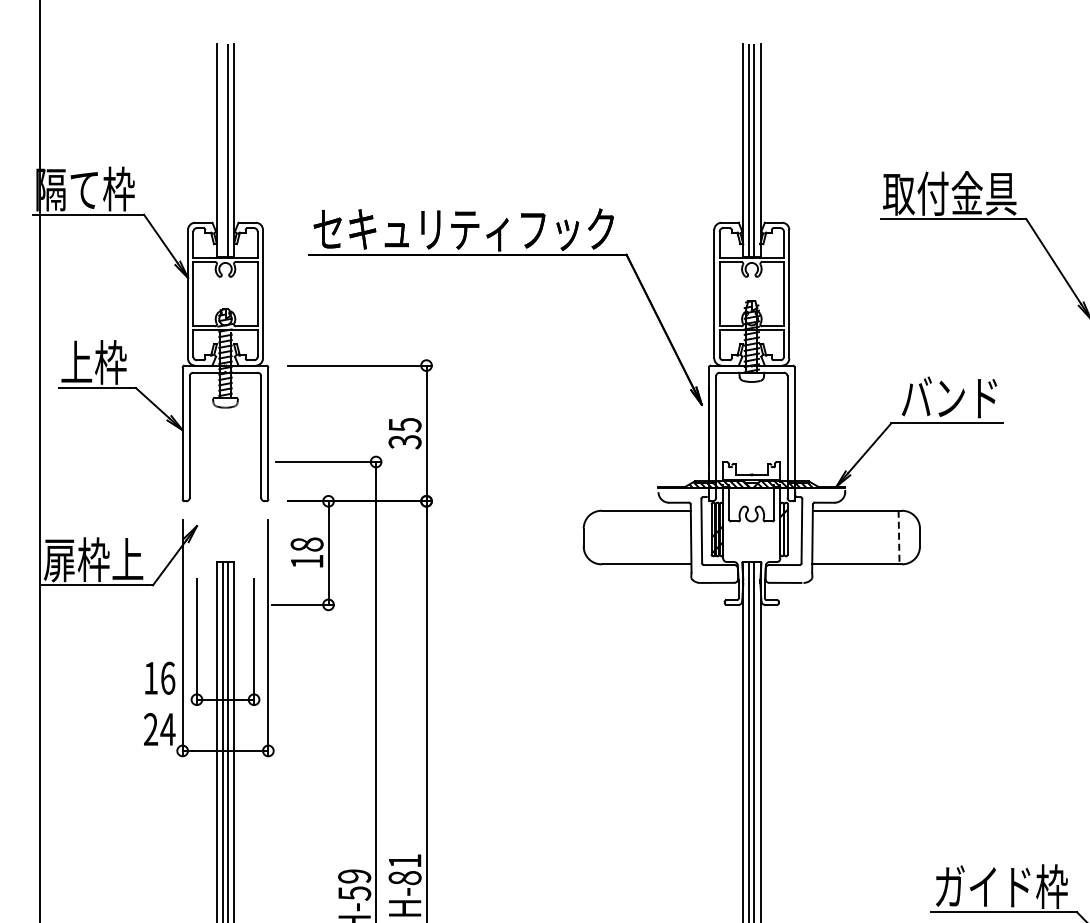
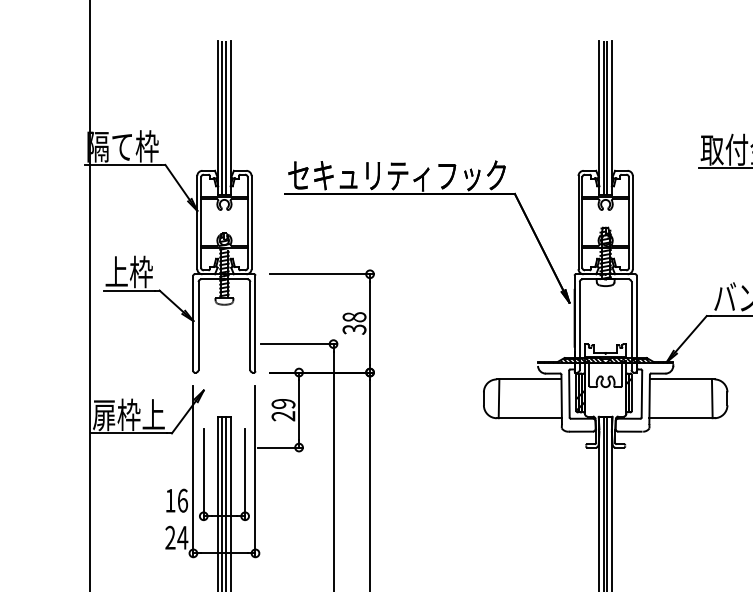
line: (222, 150) -> (222, 118), added
text: (404, 424) -> (354, 316), 35 -> 38
line: (604, 537) -> (498, 398), added
line: (899, 537) -> (712, 398), dashed -> solid
text: (306, 552) -> (283, 409), 18 -> 29

